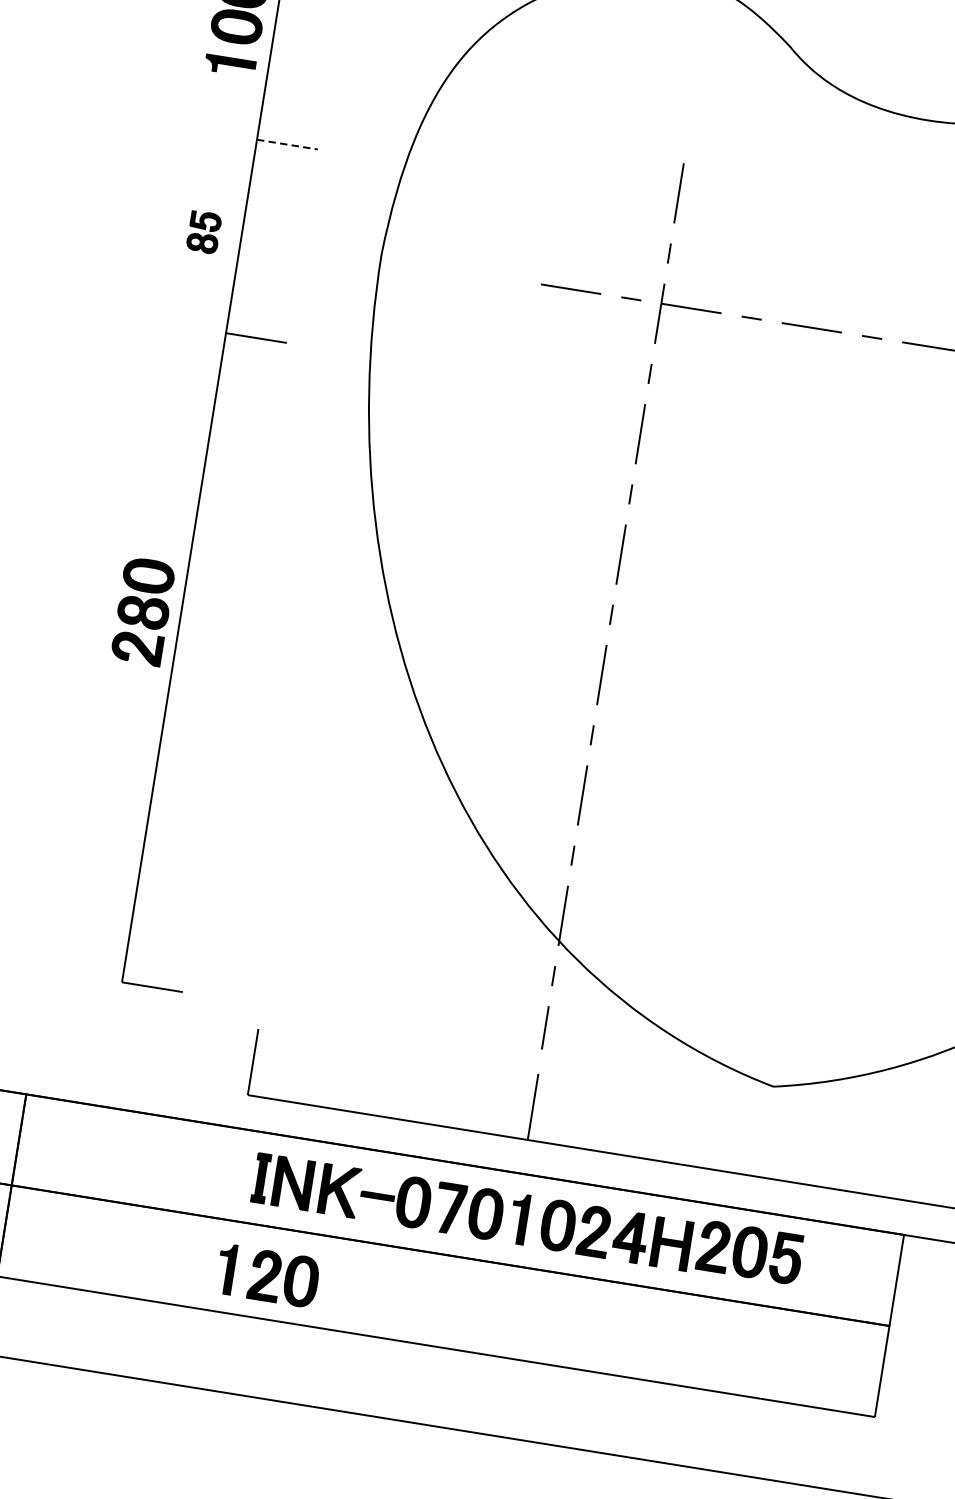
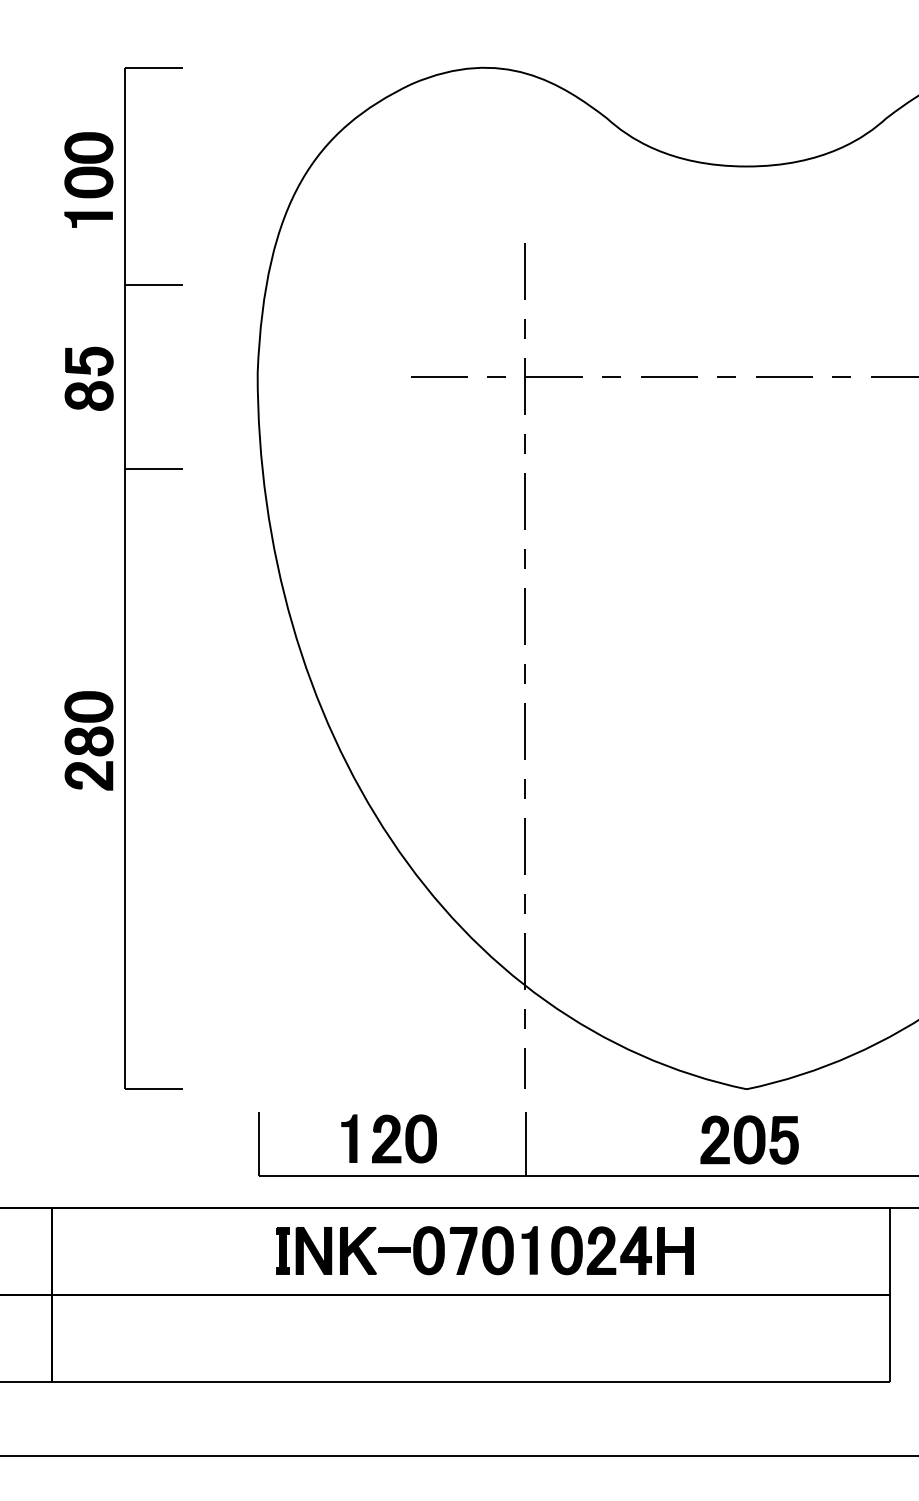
line: (288, 144) -> (154, 284), dashed -> solid
part: (203, 232) -> (88, 378), size x1.67
part: (750, 1251) -> (749, 1139), moved
part: (267, 1275) -> (388, 1138), moved

